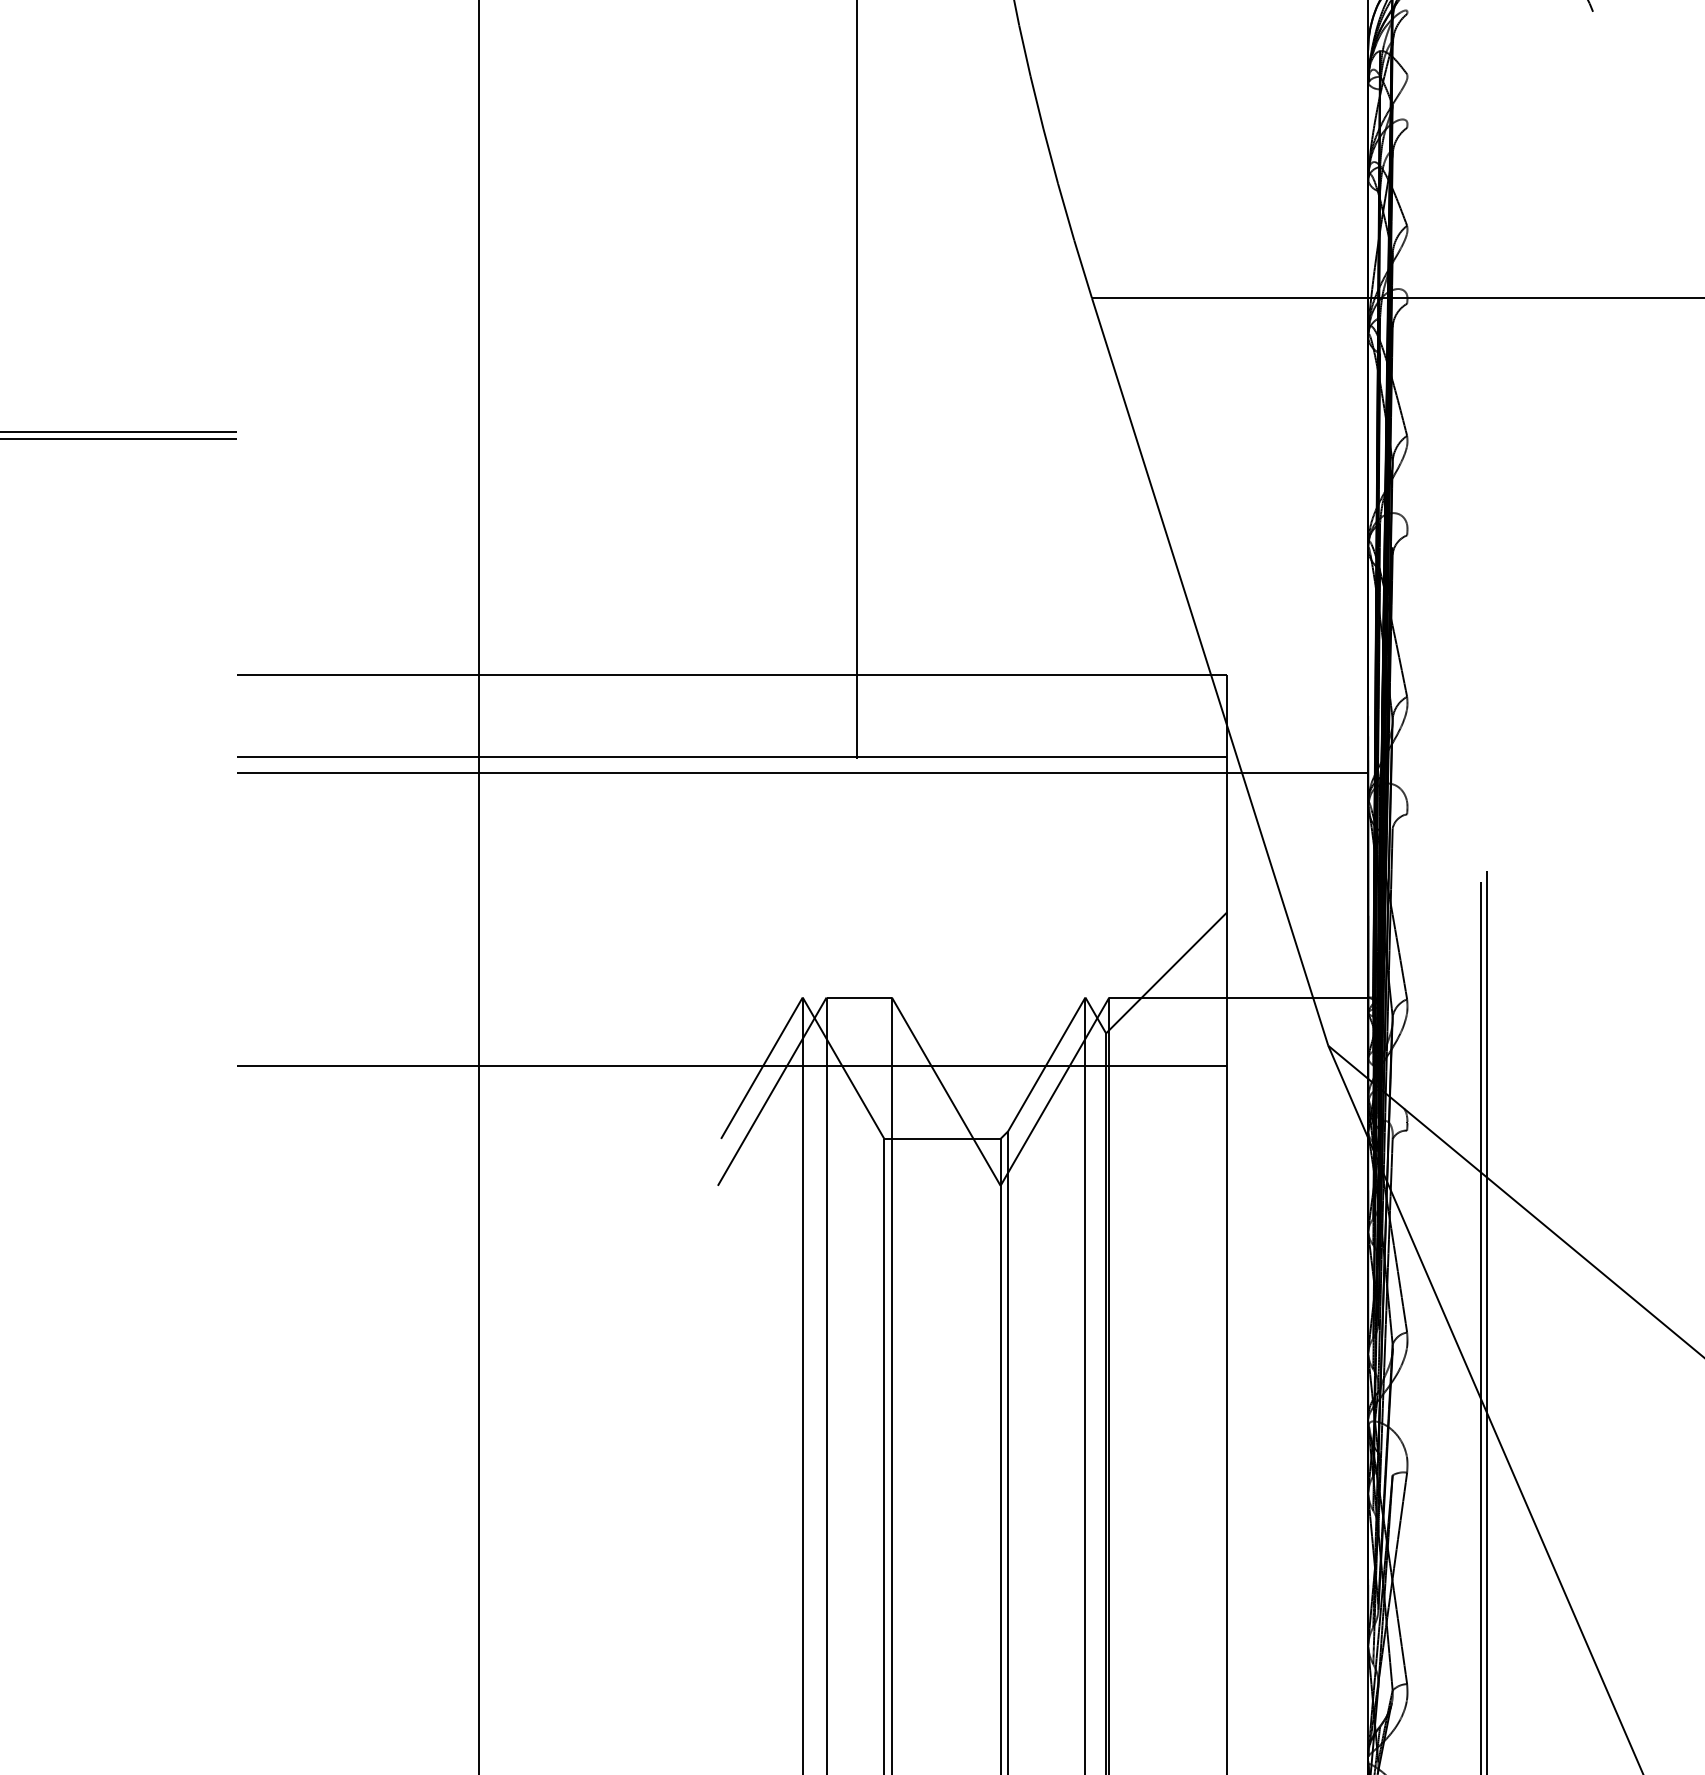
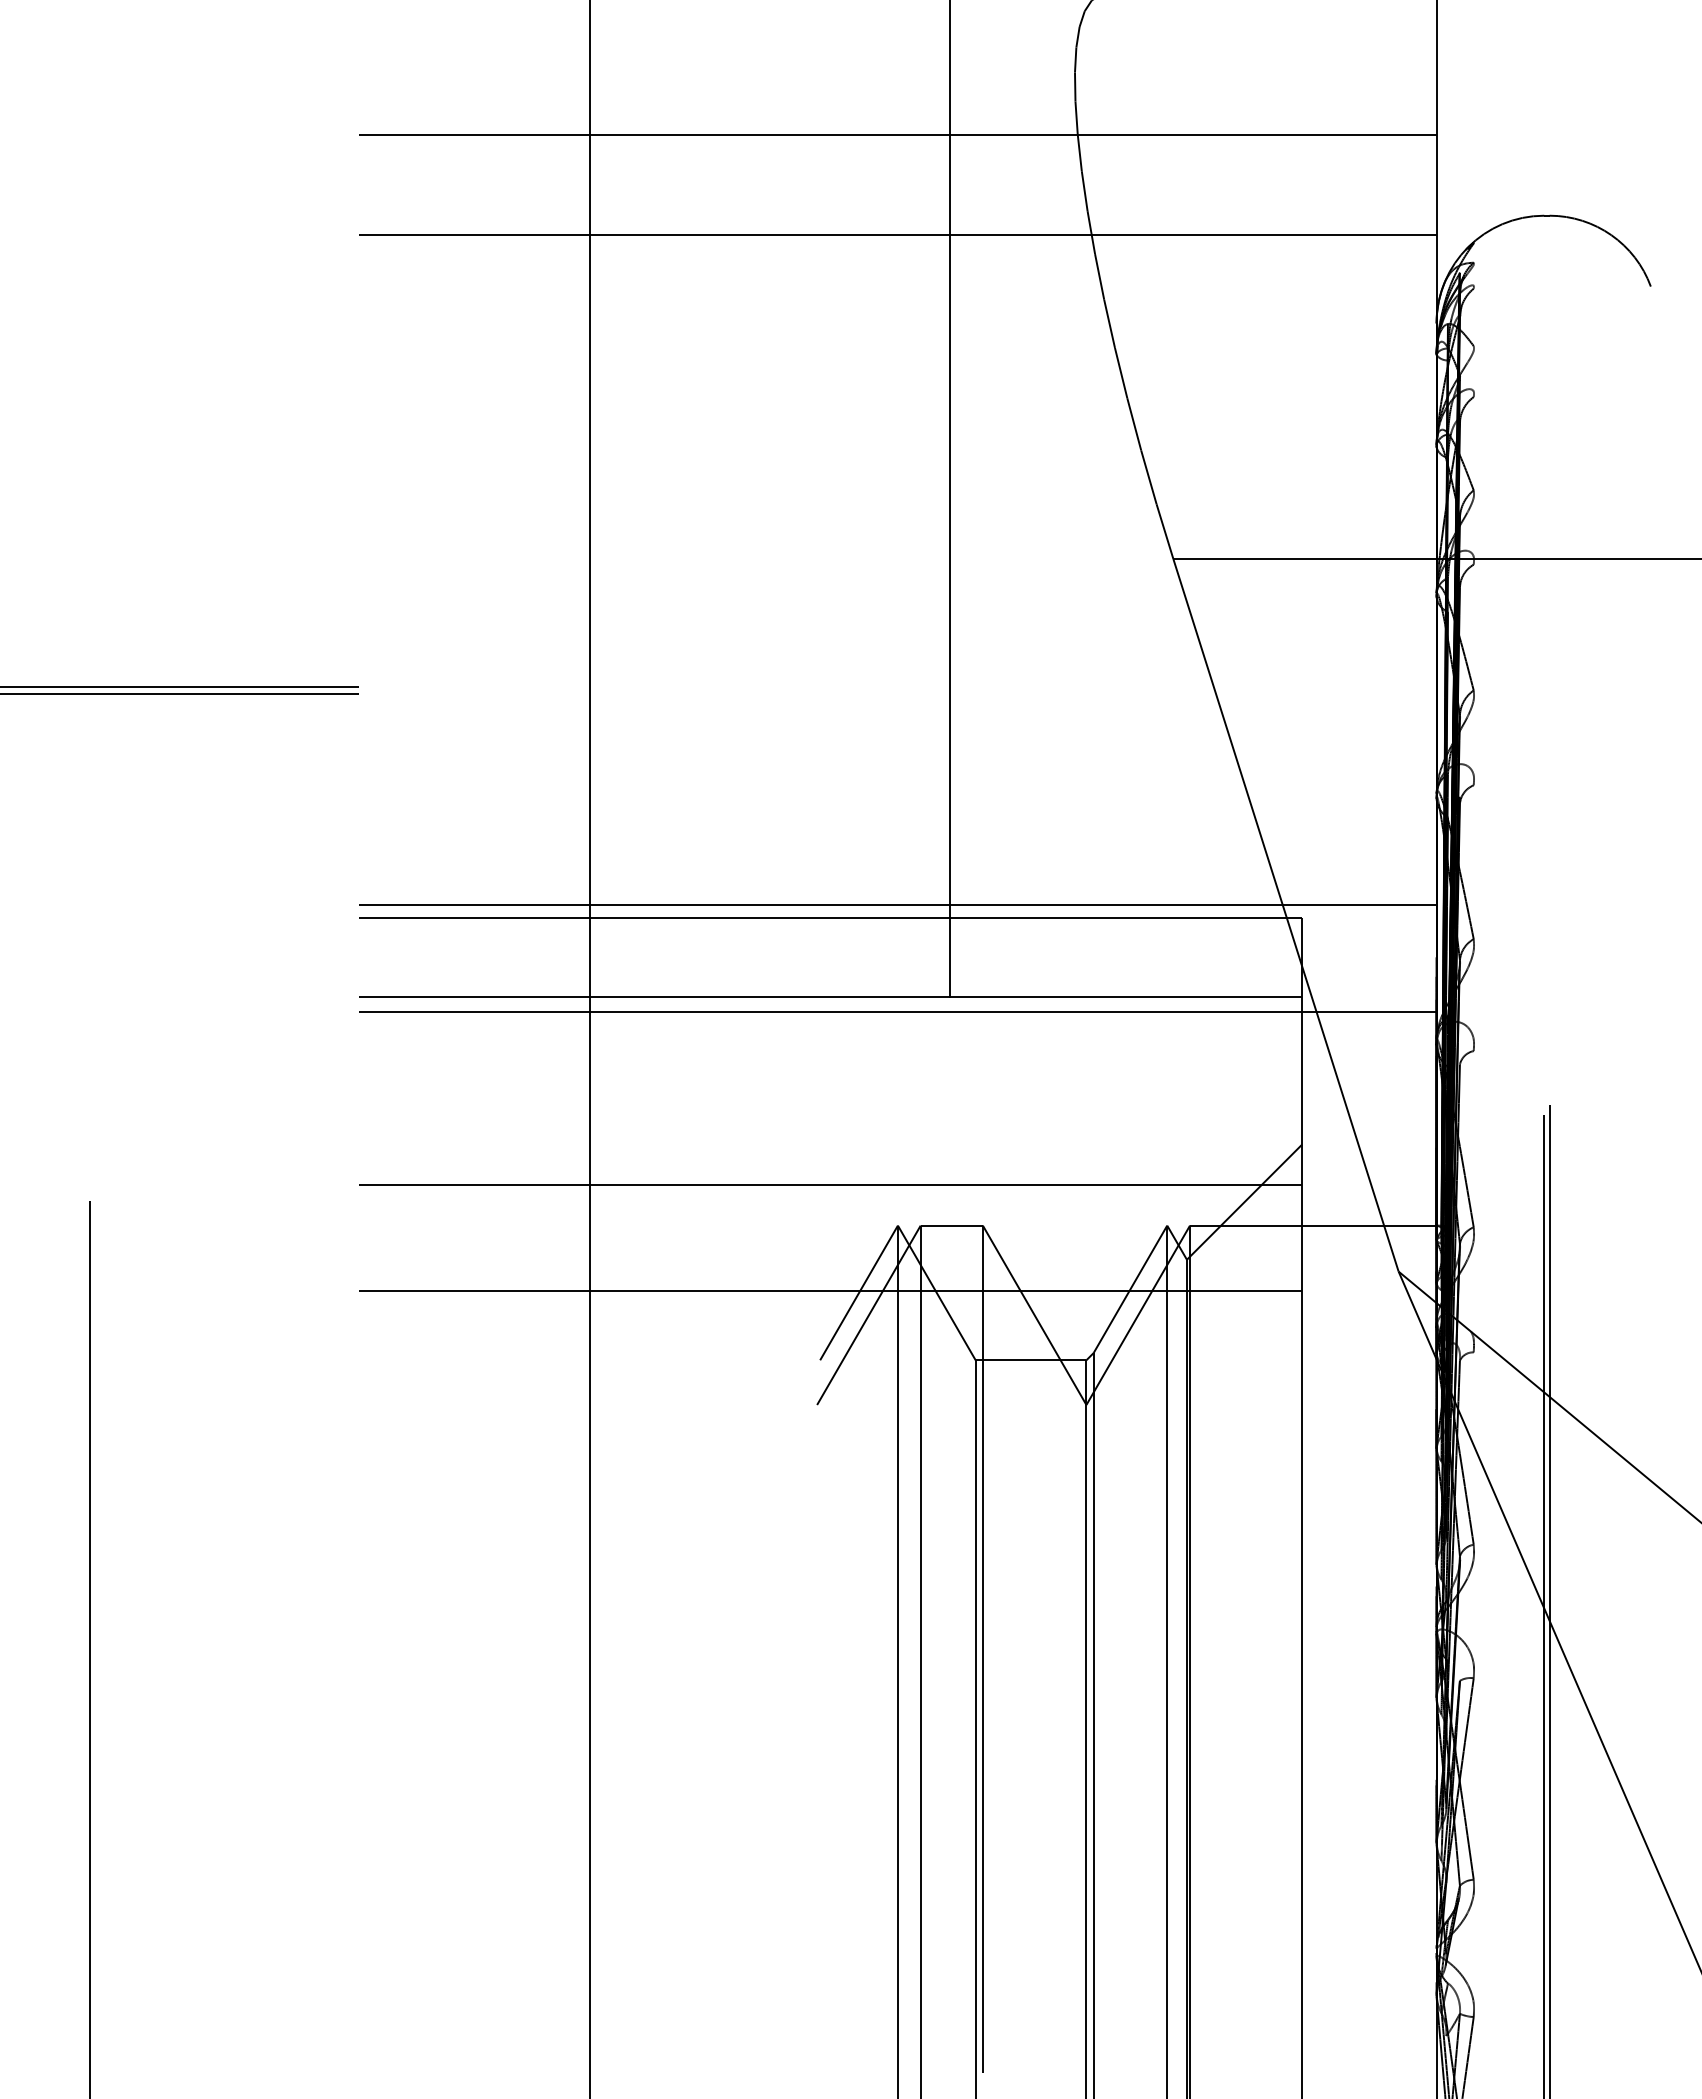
line: (802, 660) -> (897, 904), added
line: (731, 954) -> (830, 1184), added

